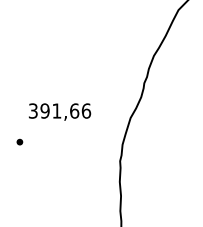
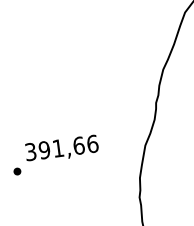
part: (19, 141) -> (16, 170), moved

